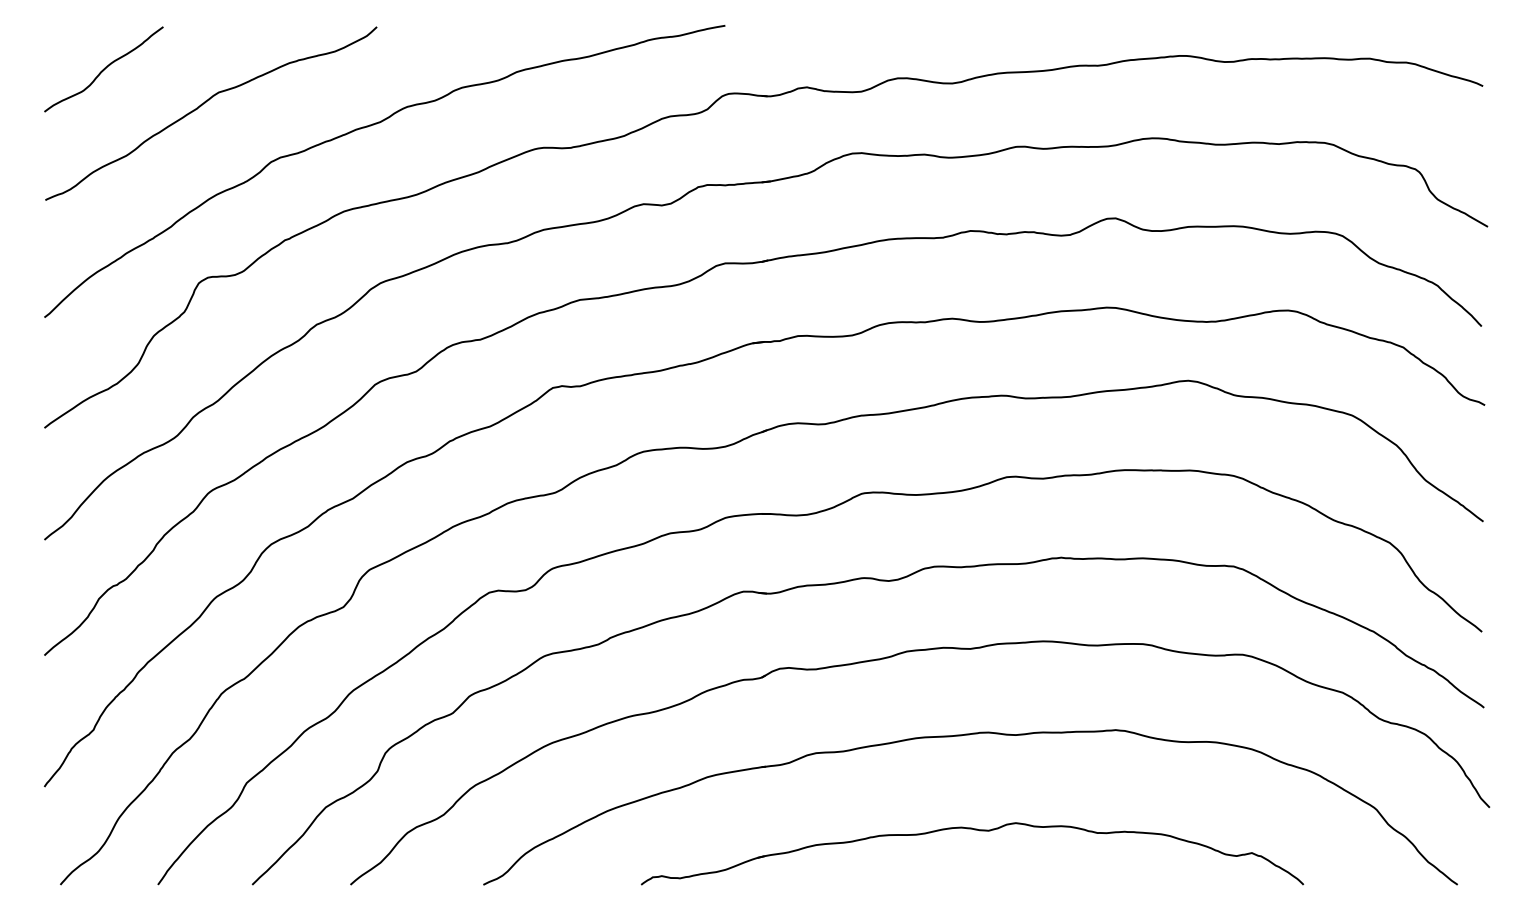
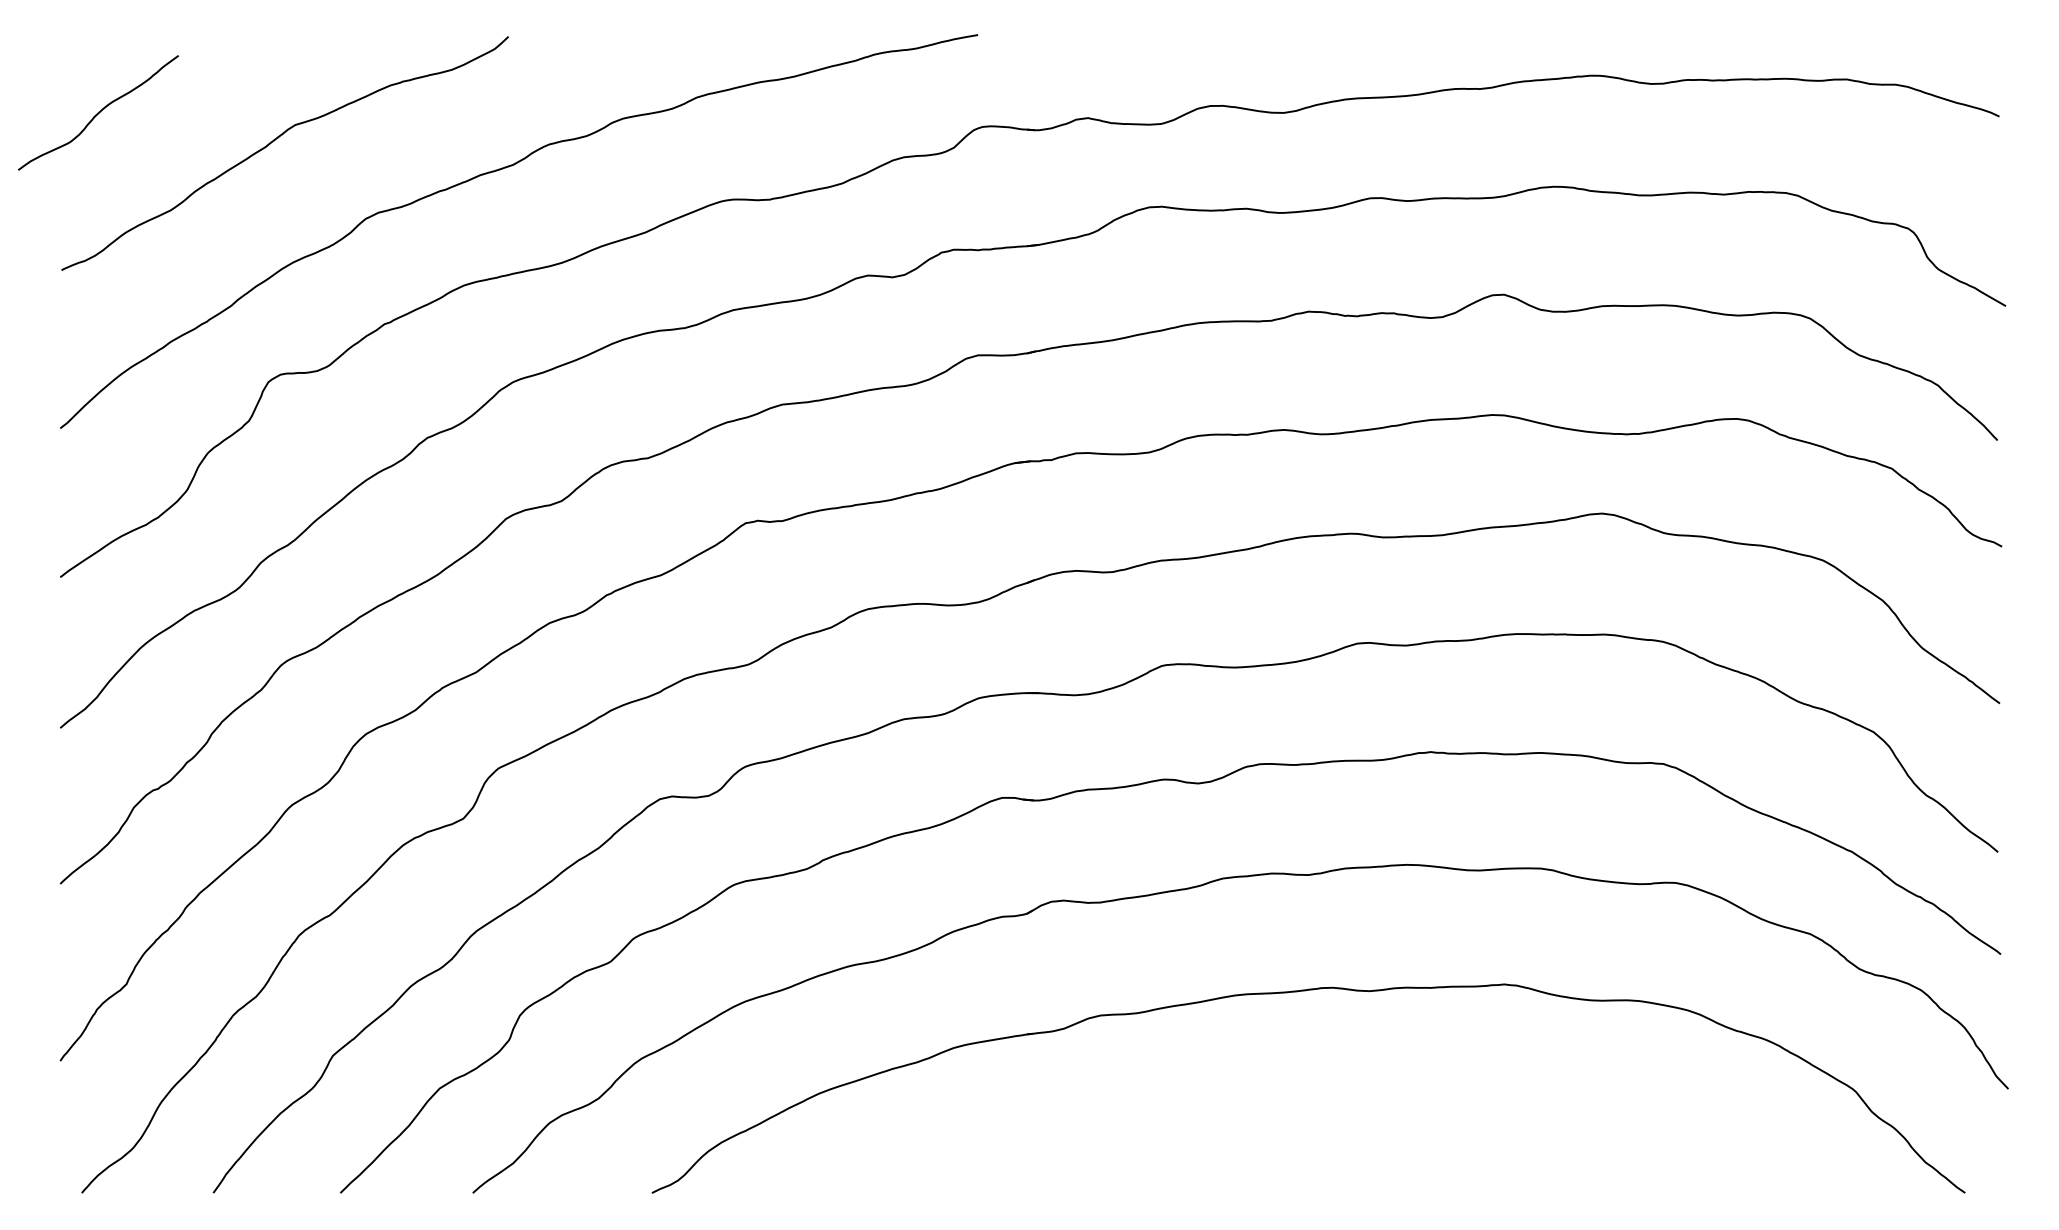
curve: (103, 69) -> (98, 112), moved
part: (974, 830) -> (1314, 1119), removed

